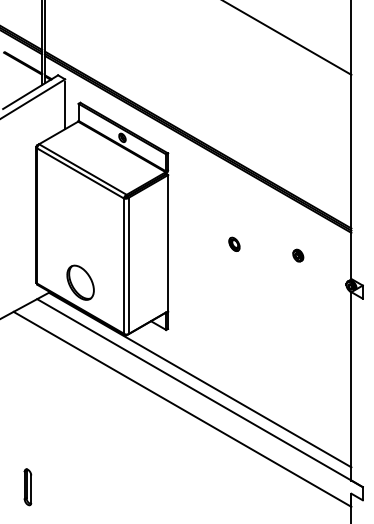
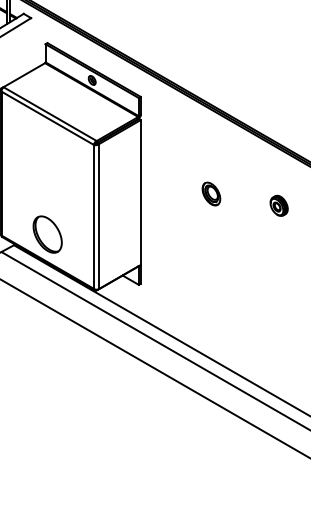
line: (65, 105) -> (31, 45), removed
part: (234, 243) -> (211, 192), size x1.6
part: (298, 255) -> (279, 205), size x1.6

